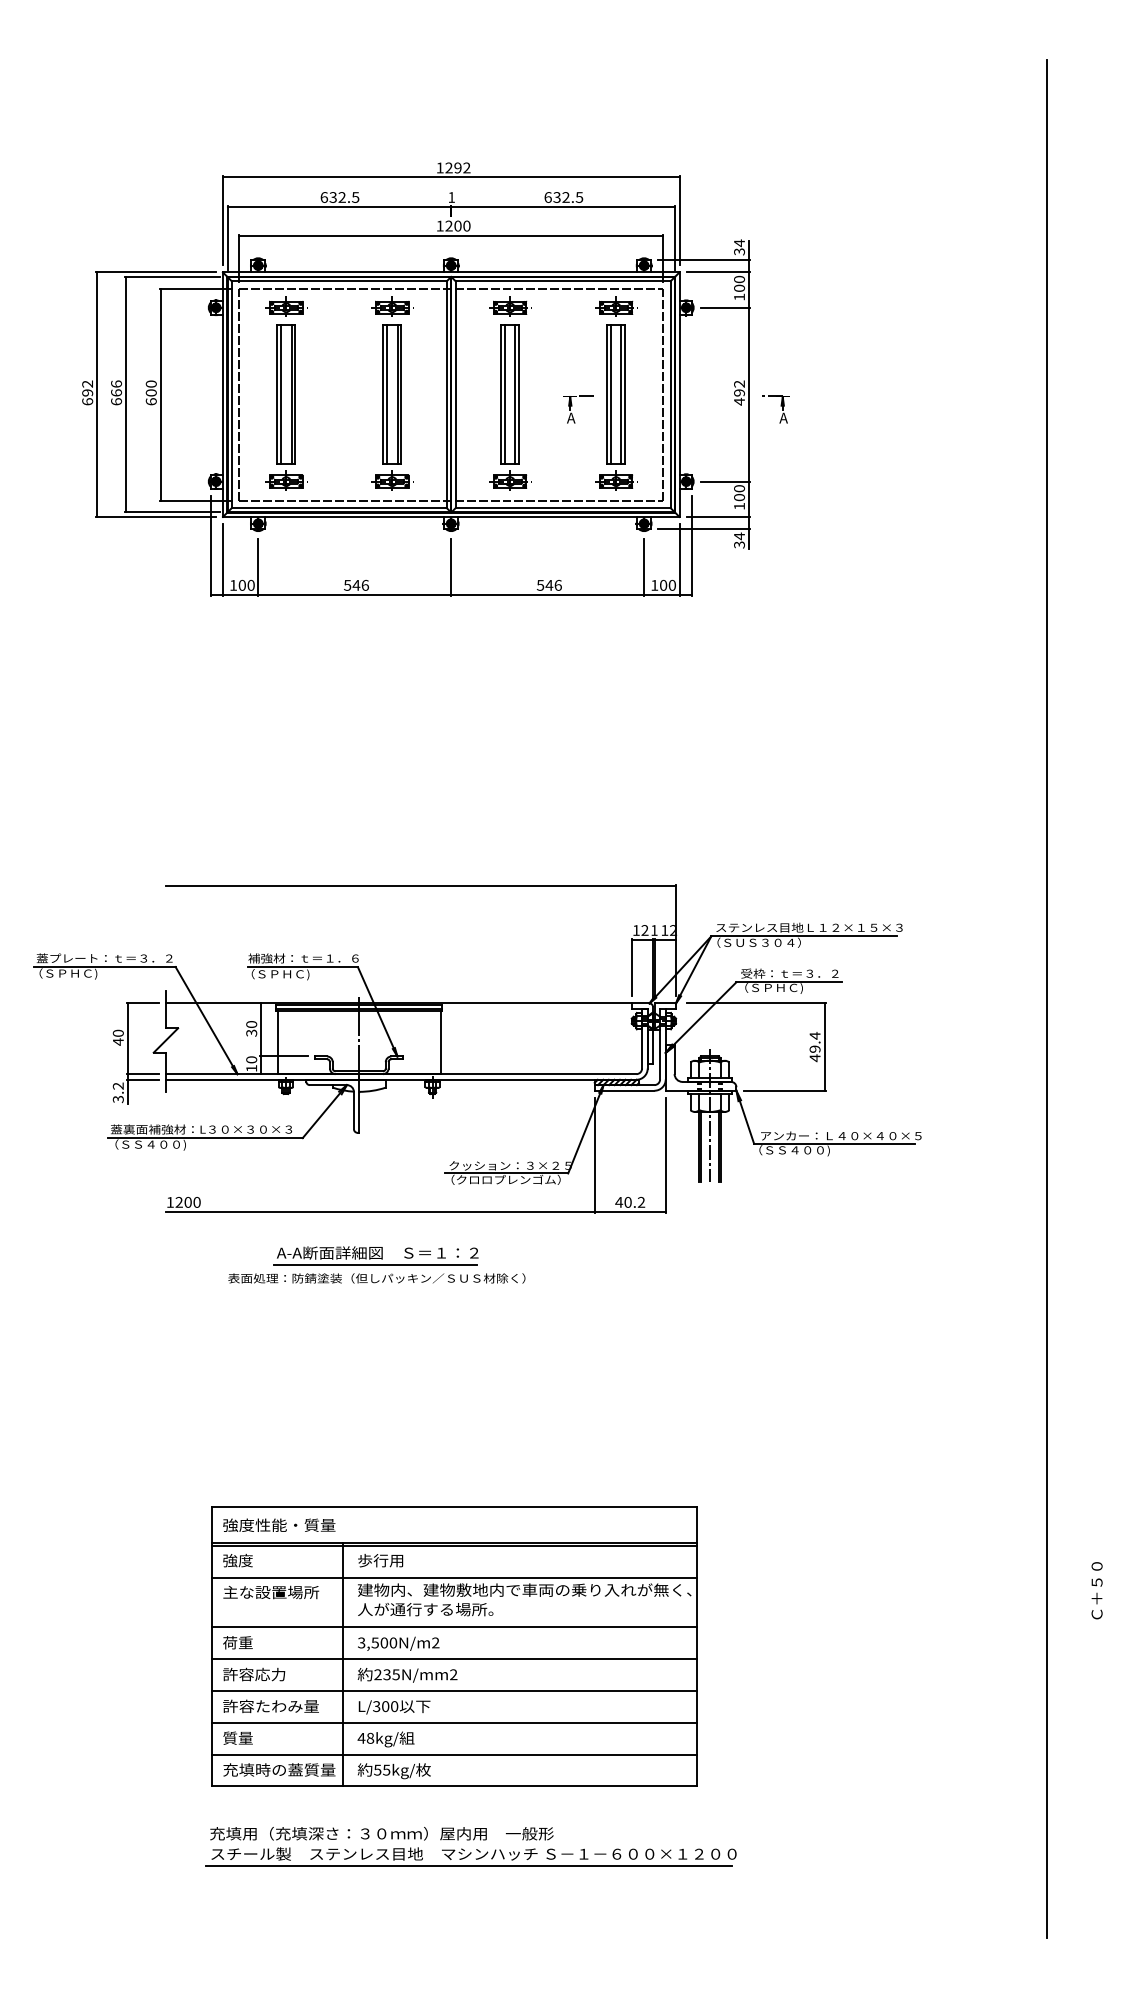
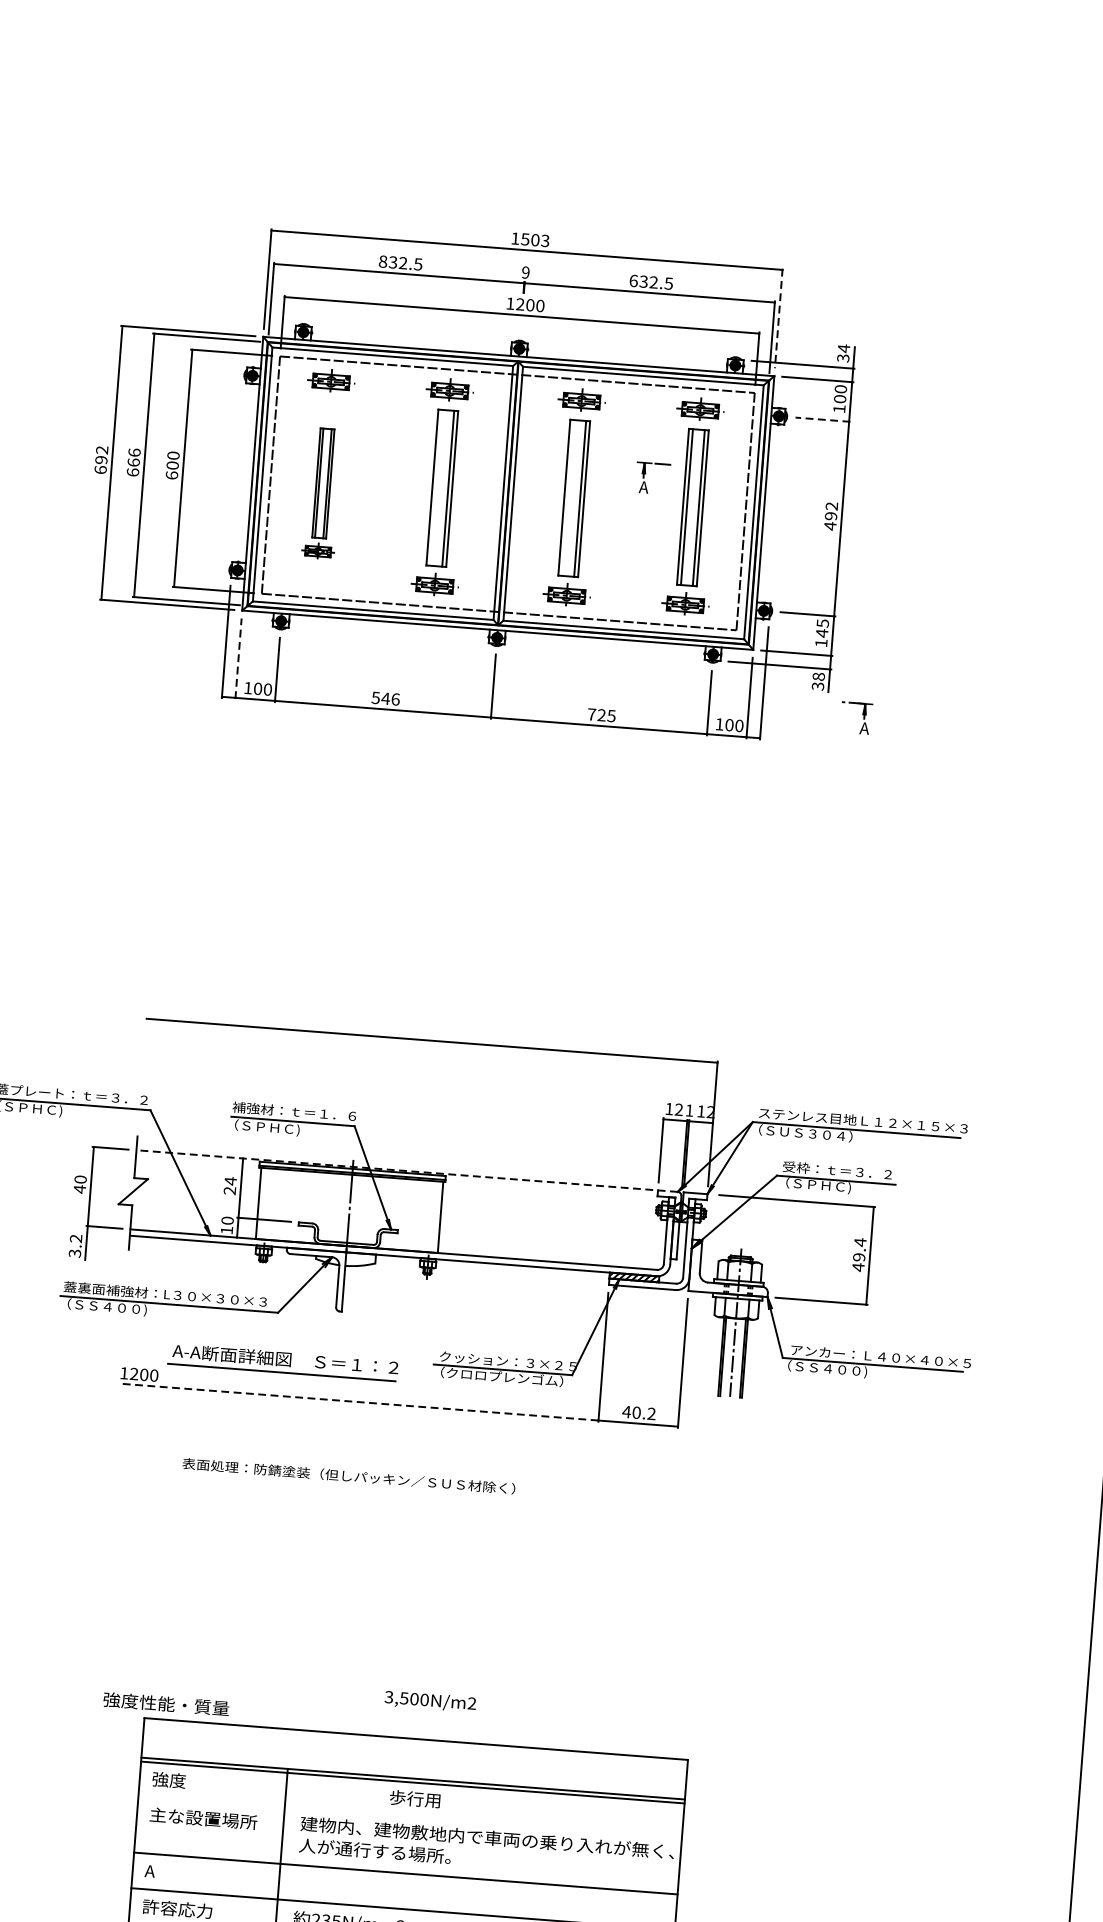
text: (457, 167) -> (534, 239), 1292 -> 1503
text: (324, 197) -> (383, 261), 632.5 -> 832.5
text: (451, 197) -> (525, 272), 1 -> 9
line: (679, 221) -> (778, 319), solid -> dashed
line: (725, 307) -> (822, 419), solid -> dashed
line: (386, 394) -> (435, 487), removed
line: (504, 394) -> (567, 497), removed
part: (572, 406) -> (646, 474), moved
part: (286, 407) -> (322, 493), size x0.7
part: (775, 409) -> (856, 718), moved
text: (739, 493) -> (822, 628), 100 -> 145
text: (739, 536) -> (818, 676), 34 -> 38
line: (222, 560) -> (237, 659), solid -> dashed
text: (548, 584) -> (600, 714), 546 -> 725
line: (407, 1003) -> (406, 1171), solid -> dashed
text: (251, 1028) -> (230, 1185), 30 -> 24
line: (142, 1079) -> (103, 1233), removed
line: (379, 1211) -> (357, 1401), solid -> dashed
part: (375, 1255) -> (282, 1361), moved
text: (279, 1524) -> (166, 1703), moved
text: (380, 1560) -> (414, 1798), moved
line: (454, 1577) -> (410, 1817), removed
text: (237, 1642) -> (161, 1871), 荷重 -> A
text: (398, 1643) -> (430, 1700), moved

